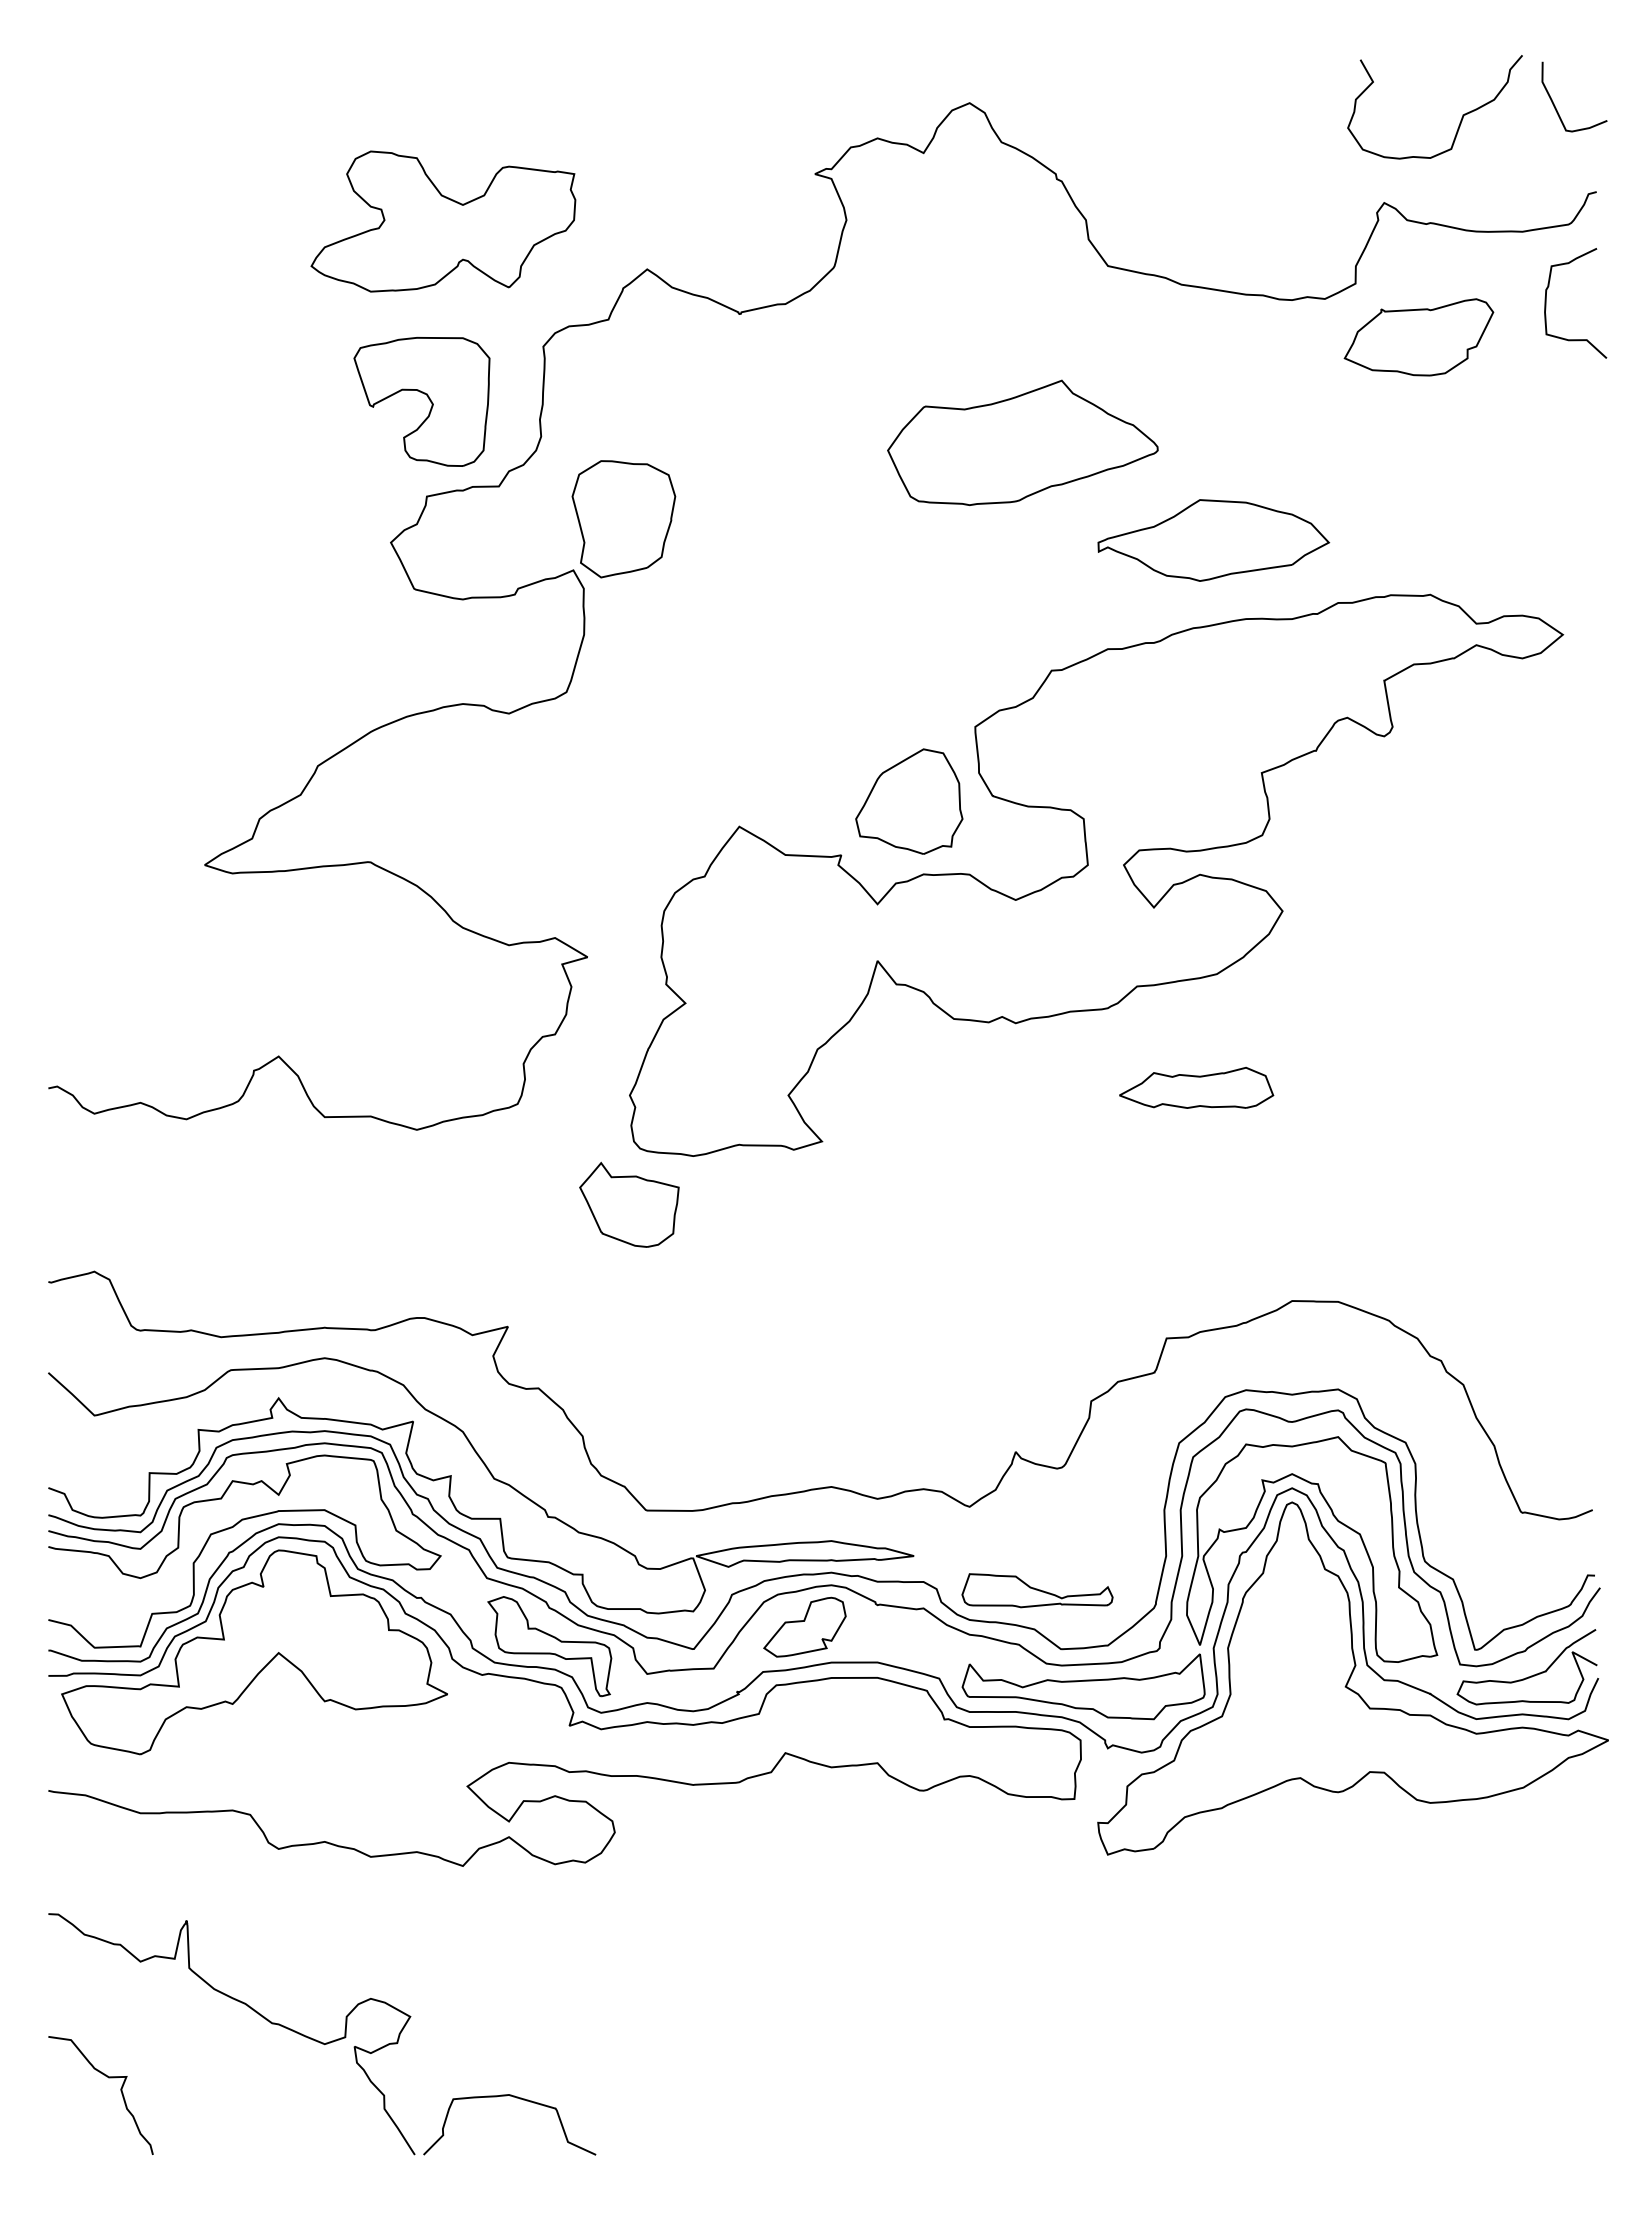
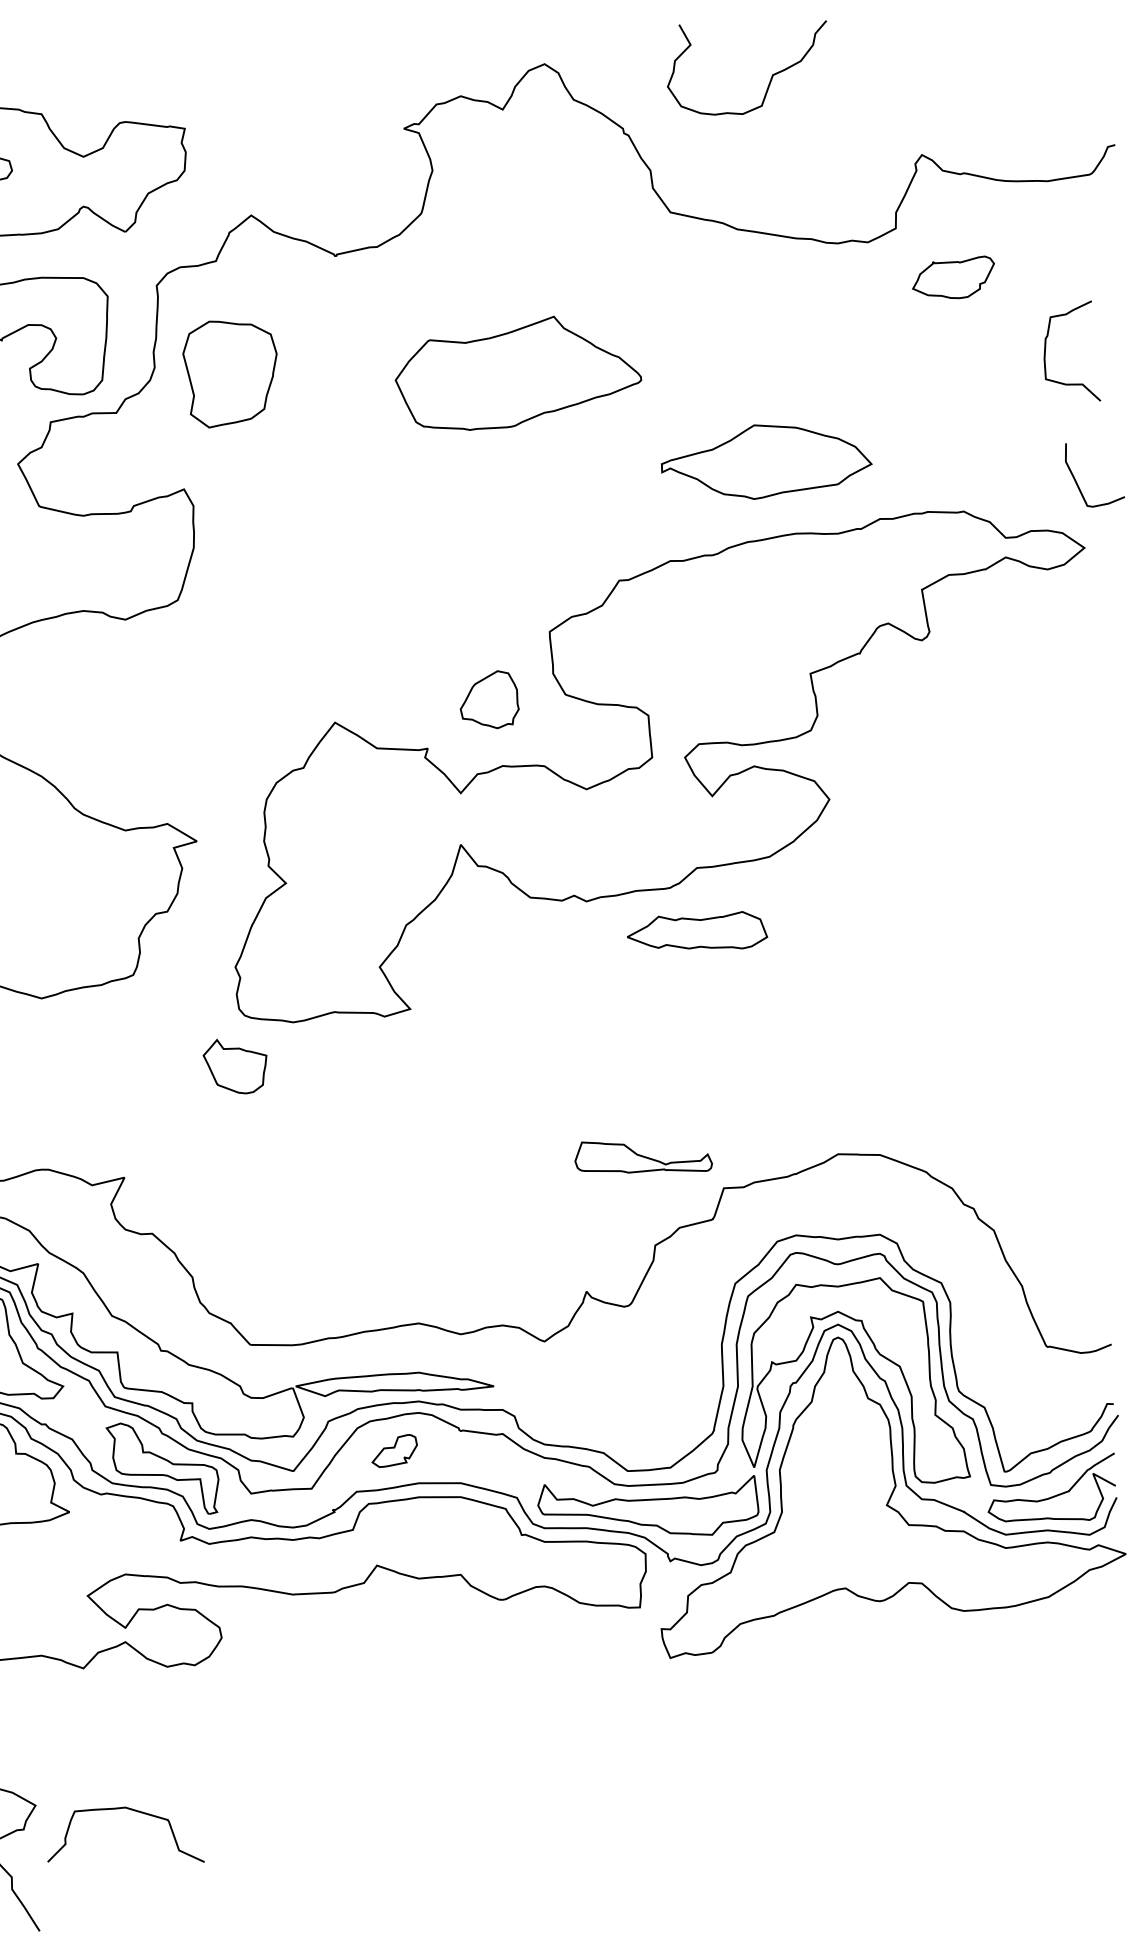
curve: (1555, 105) -> (1077, 483), moved
curve: (1461, 117) -> (771, 77), moved
curve: (1546, 303) -> (1045, 351), moved
part: (1418, 337) -> (953, 277), size x0.6
part: (1022, 442) -> (518, 372), moved
part: (623, 519) -> (229, 374), moved
part: (909, 801) -> (489, 699), size x0.6
part: (1196, 1087) -> (697, 929), moved
part: (629, 1204) -> (235, 1066), size x0.7
part: (1037, 1590) -> (643, 1157), moved
part: (804, 1626) -> (394, 1450), size x0.6
curve: (516, 2098) -> (132, 1810), moved

